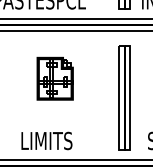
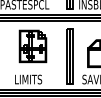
part: (54, 78) -> (32, 46), size x1.43

